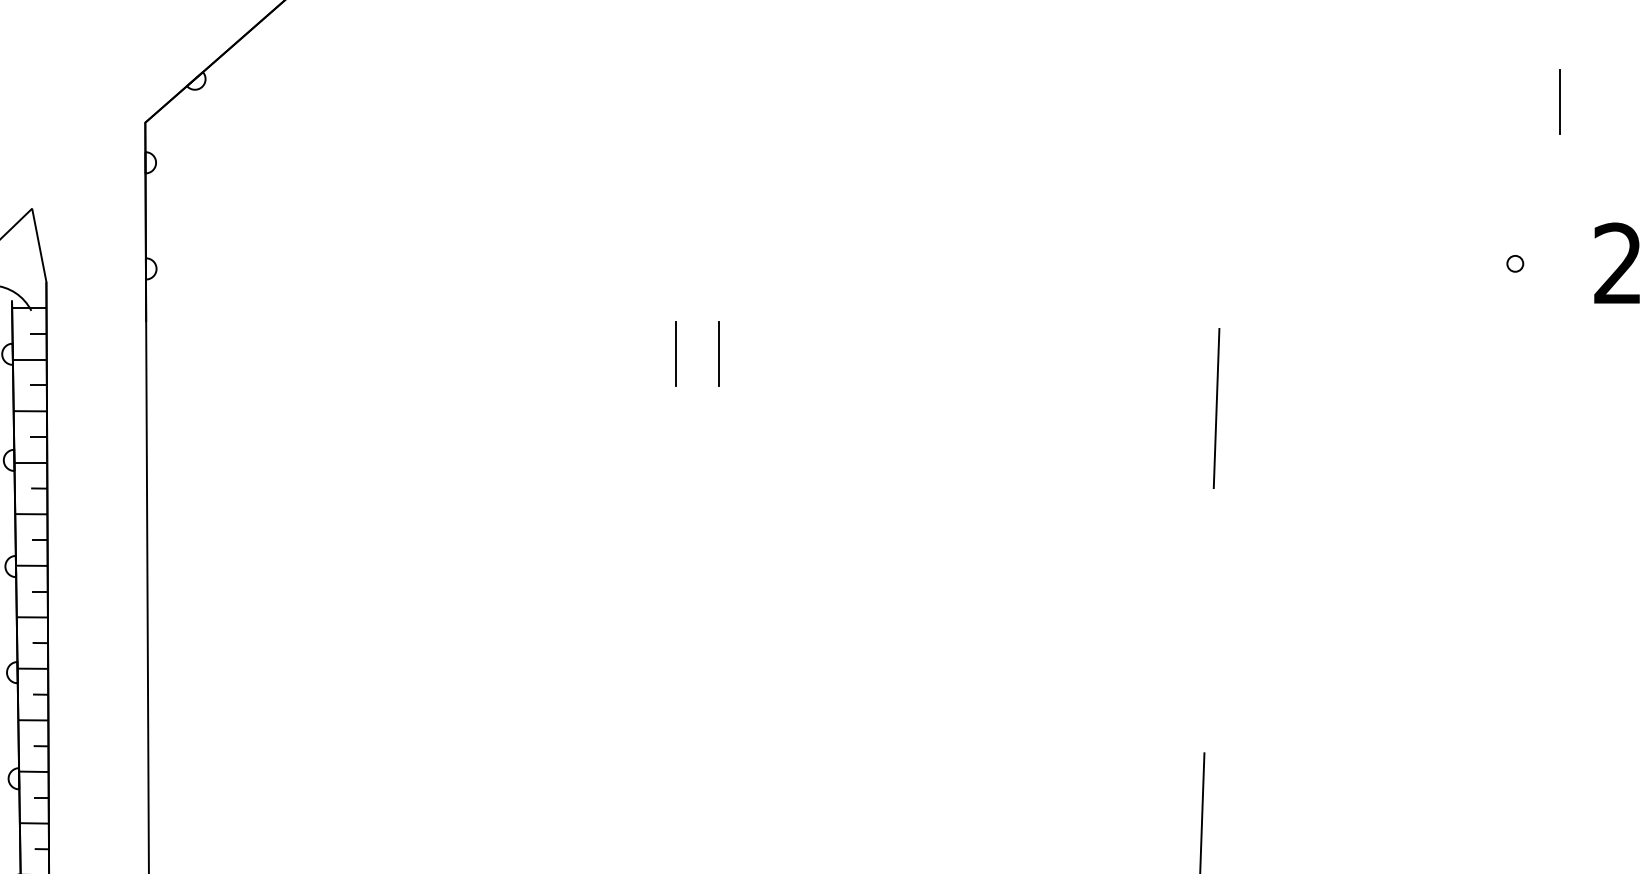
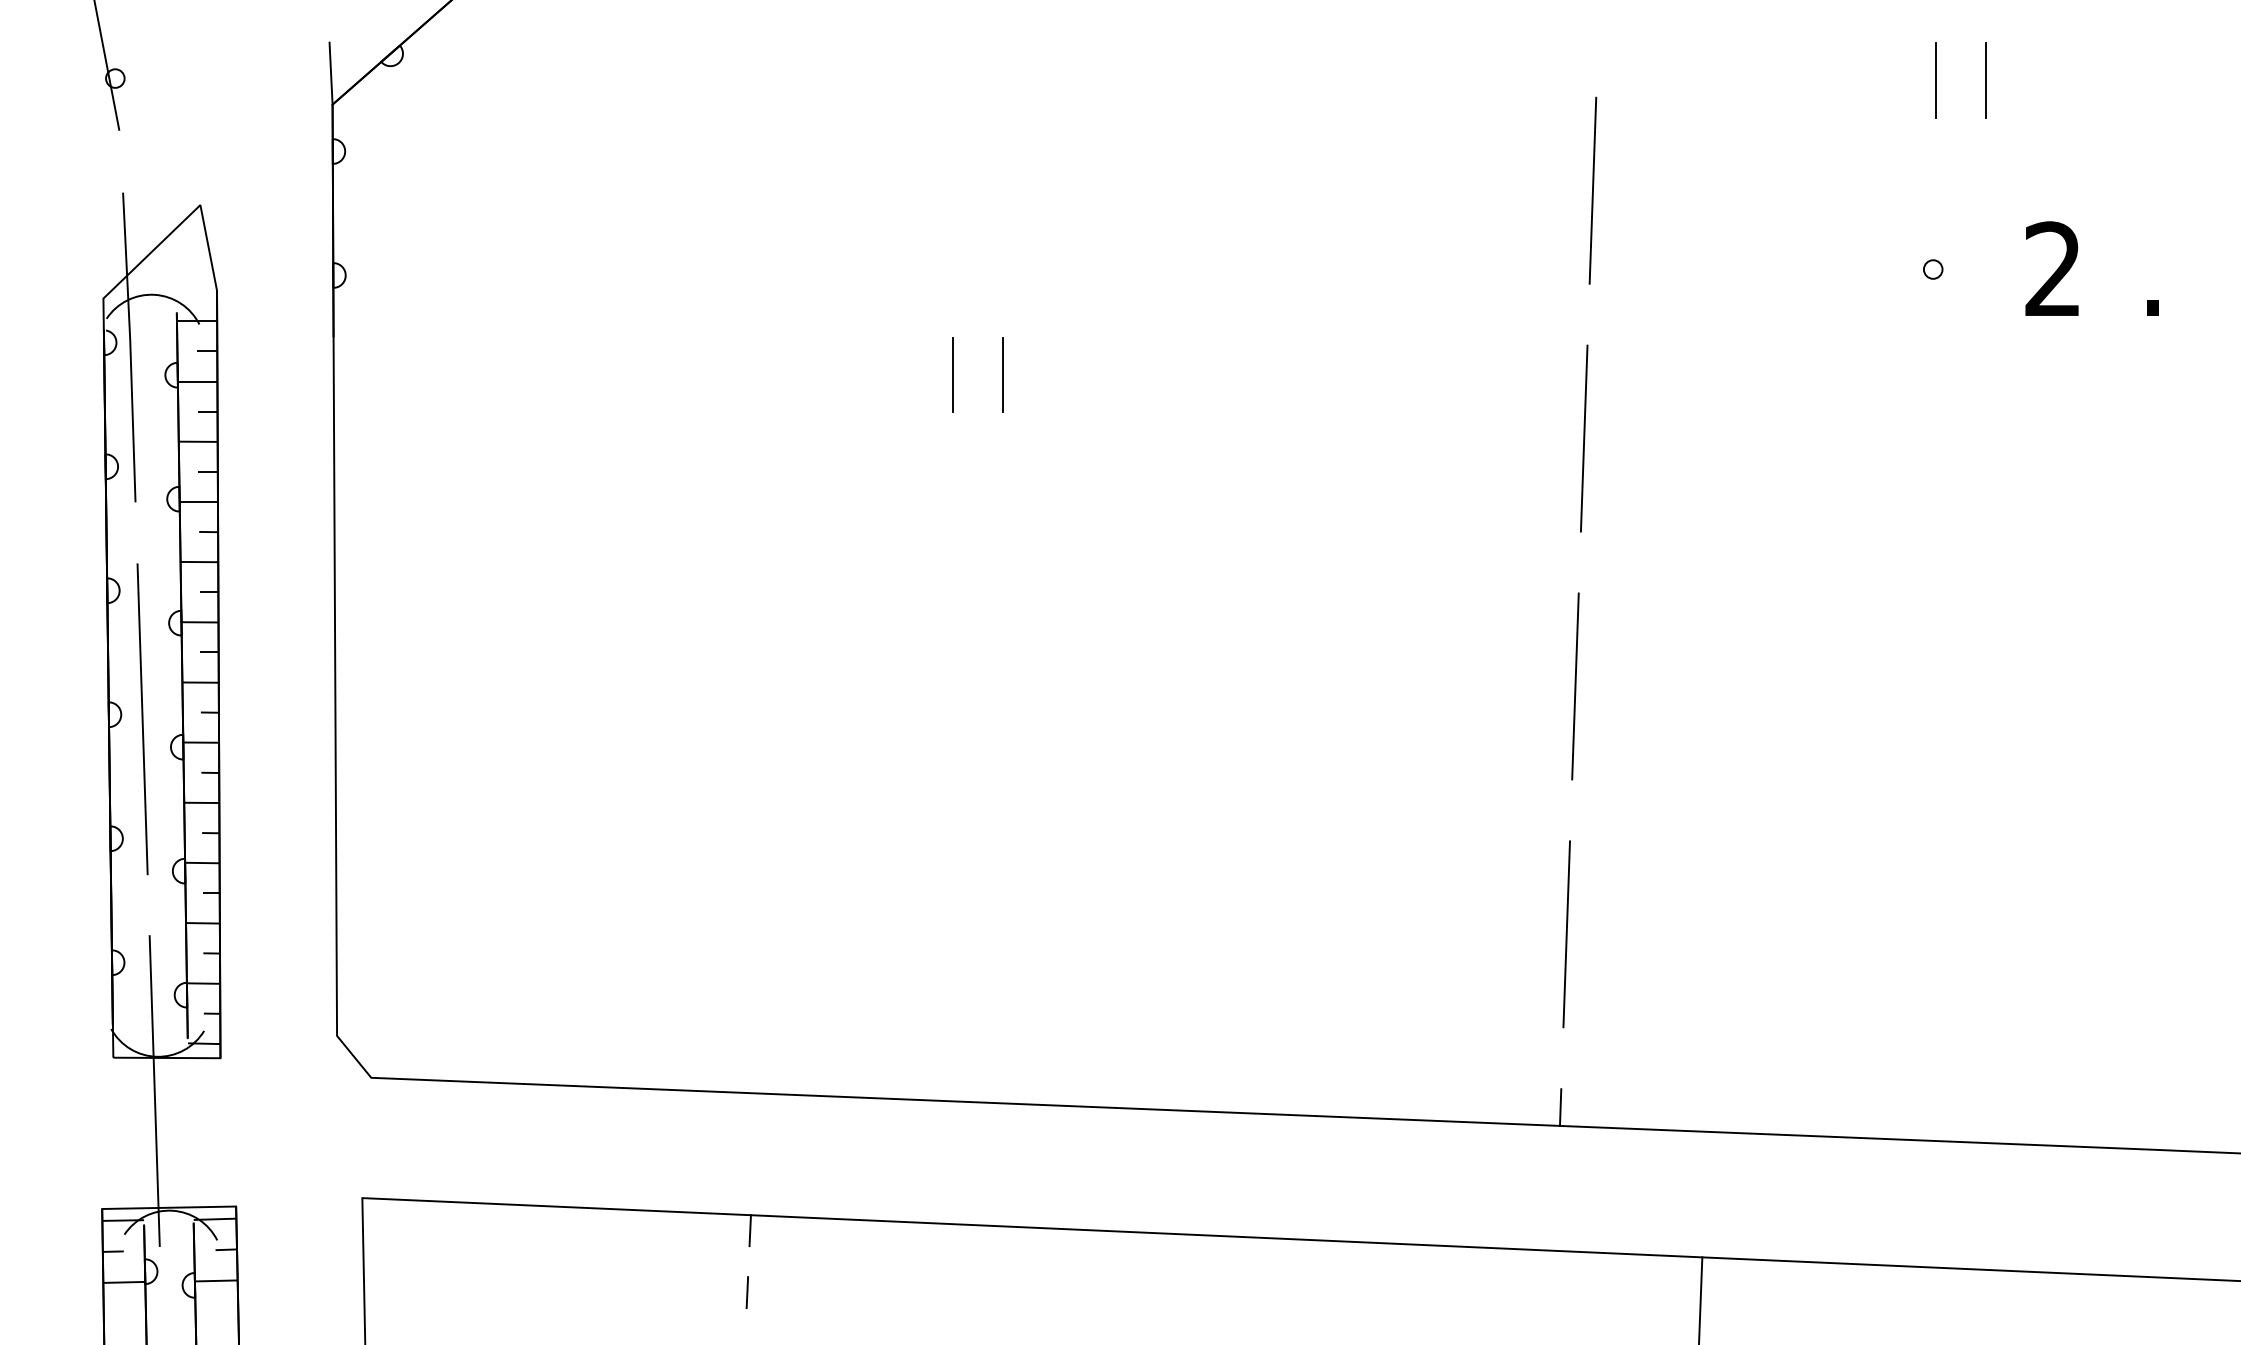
line: (143, 96) -> (330, 73), added
line: (1518, 102) -> (1936, 80), added
line: (1223, 196) -> (1592, 190), added
line: (1209, 620) -> (1575, 686), added

